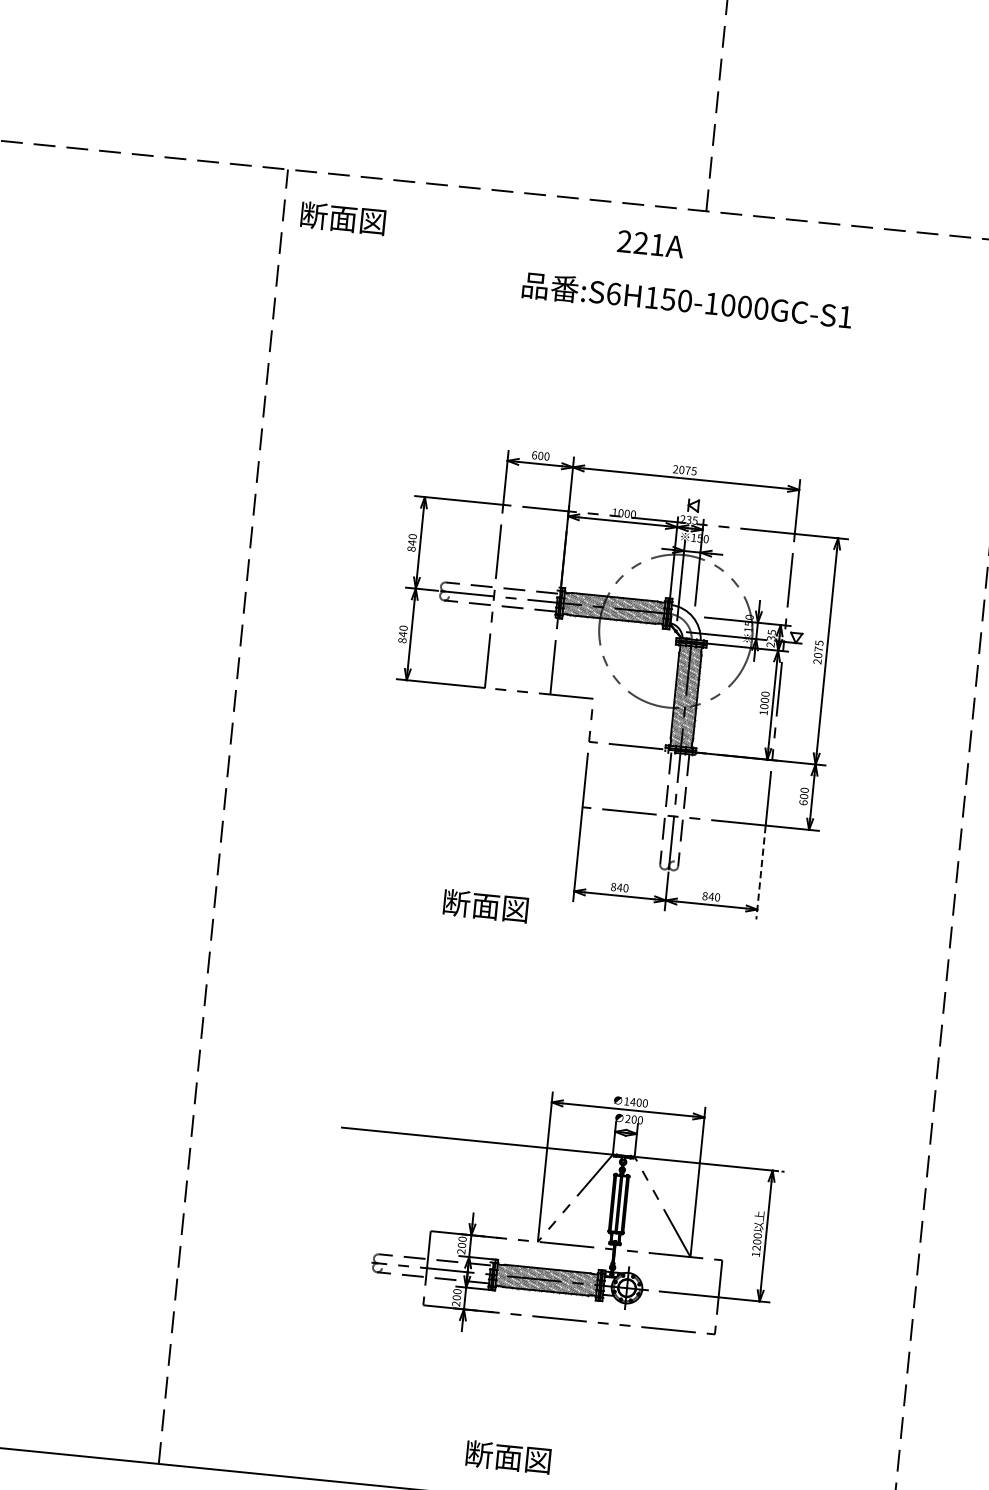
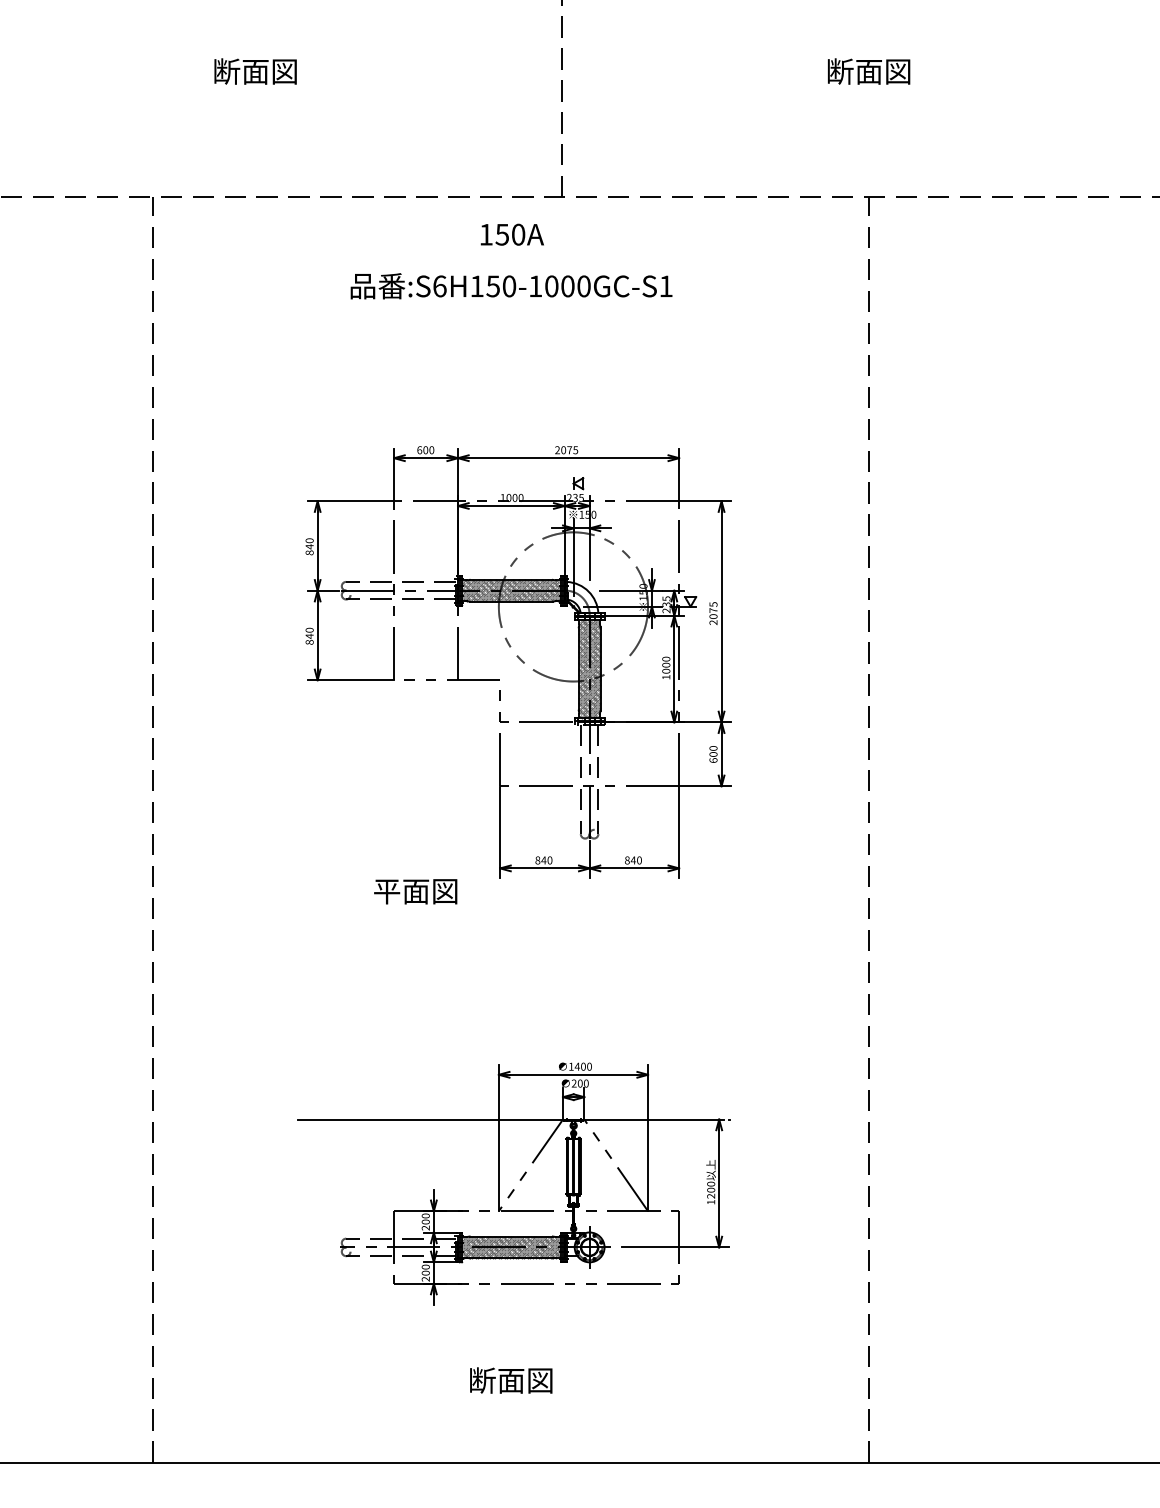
text: (343, 218) -> (255, 71), moved
text: (641, 243) -> (502, 234), 221A -> 150A
text: (687, 301) -> (511, 286), moved
line: (761, 872) -> (679, 832), dashed -> solid
text: (456, 903) -> (387, 891), 断面図 -> 平面図
text: (508, 1457) -> (511, 1380), moved

